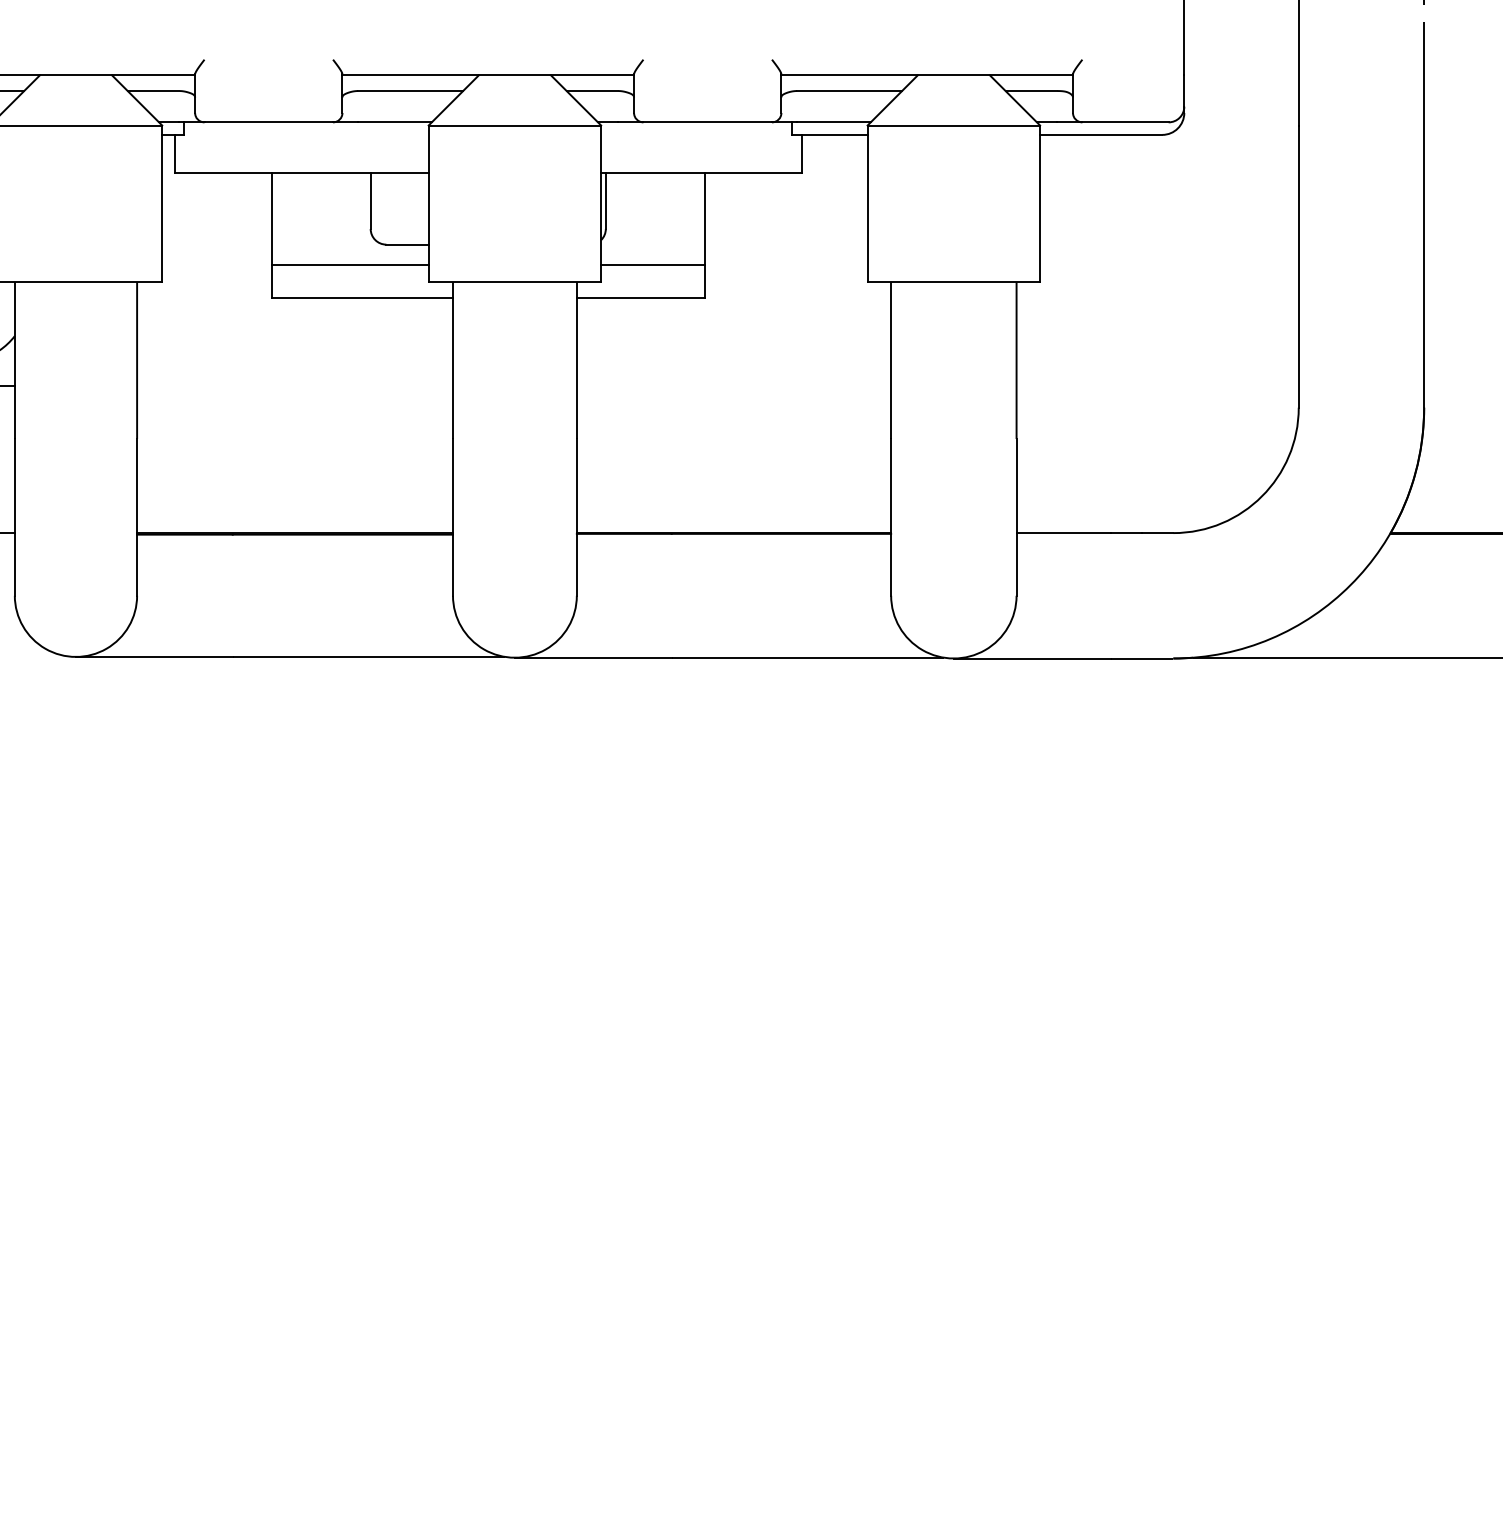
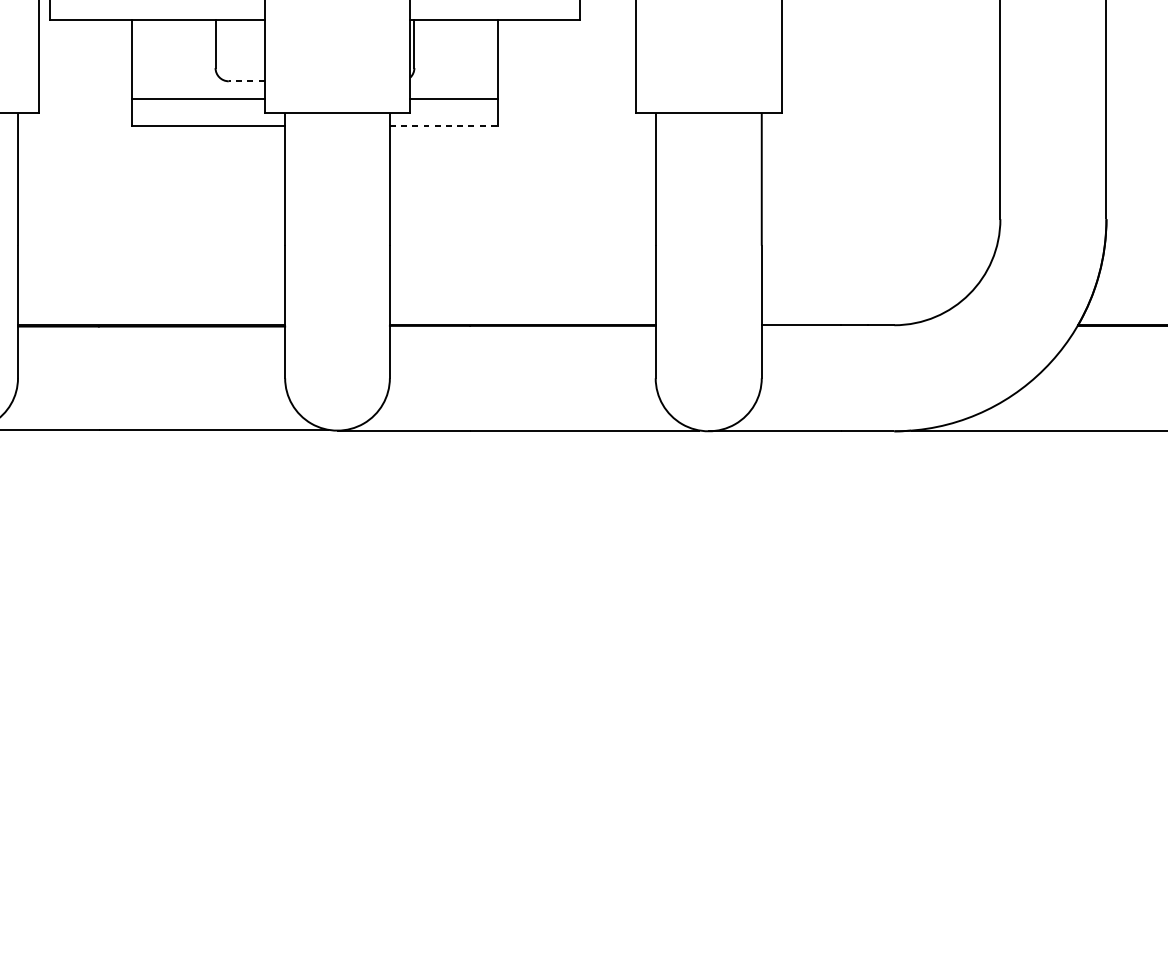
line: (407, 244) -> (246, 81), solid -> dashed
line: (640, 297) -> (443, 126), solid -> dashed

